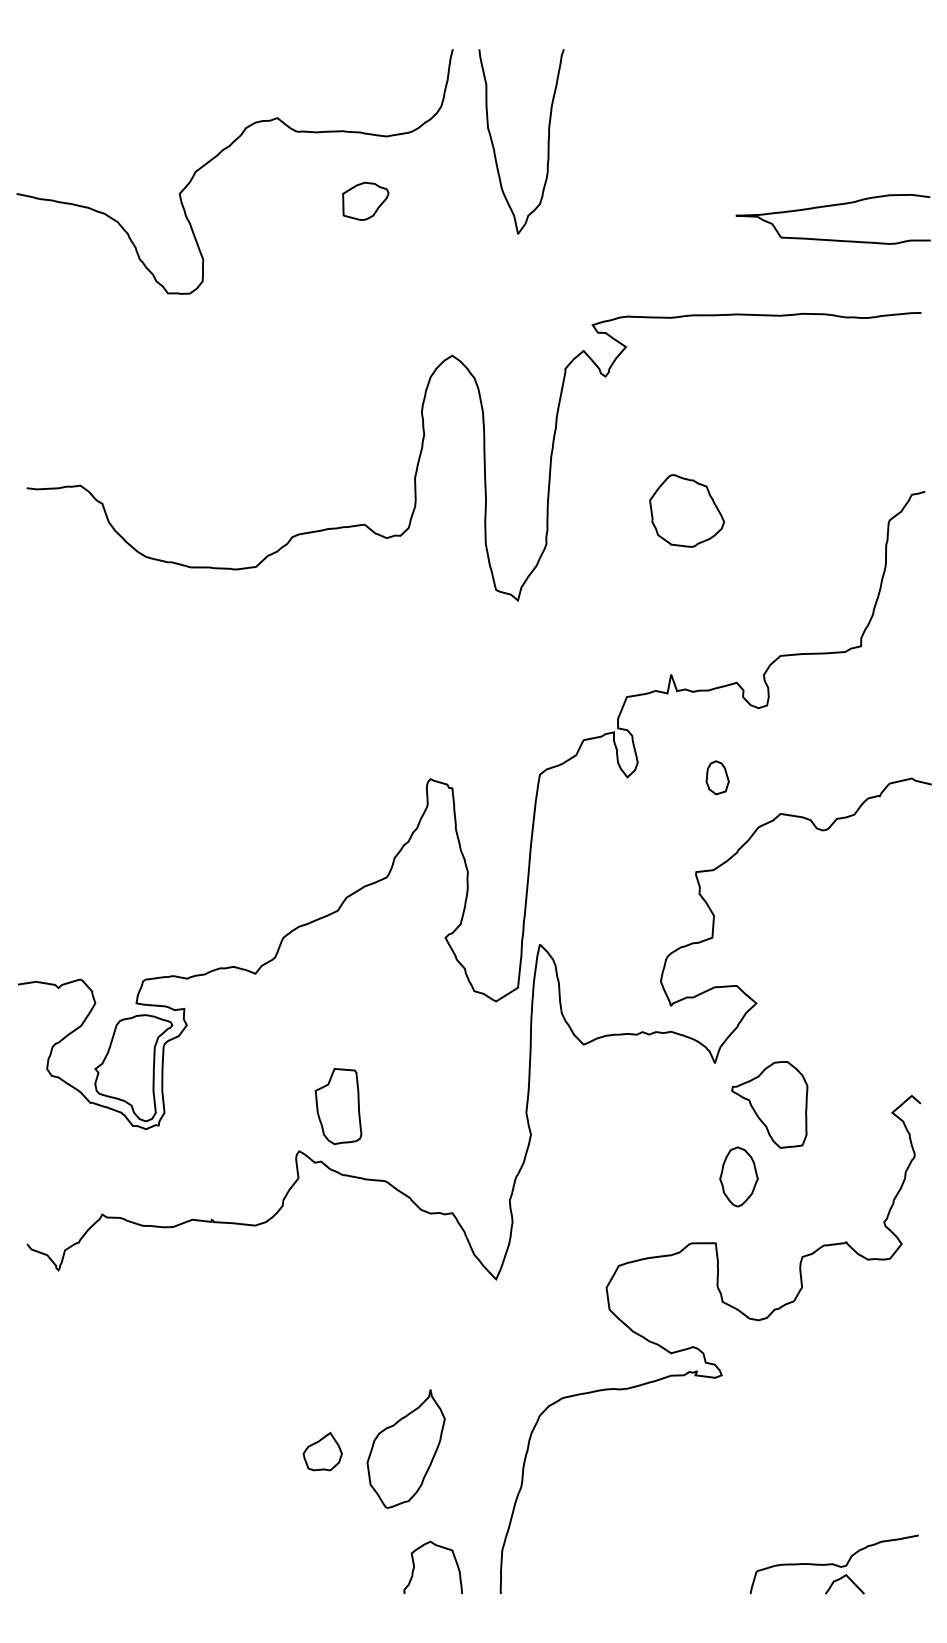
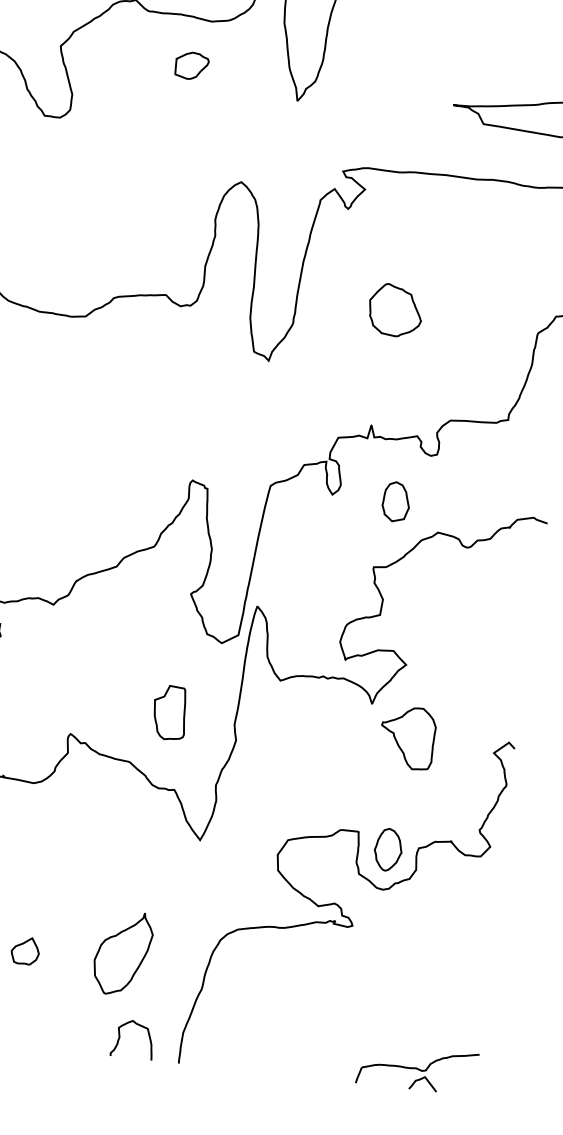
part: (717, 777) -> (396, 501), size x1.67
part: (338, 1106) -> (169, 712), moved
part: (738, 1176) -> (387, 849), moved
part: (322, 1451) -> (25, 950), moved

